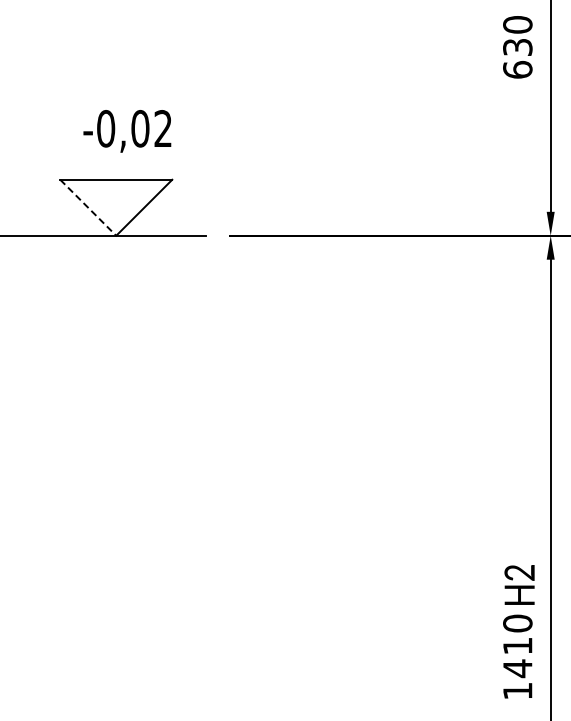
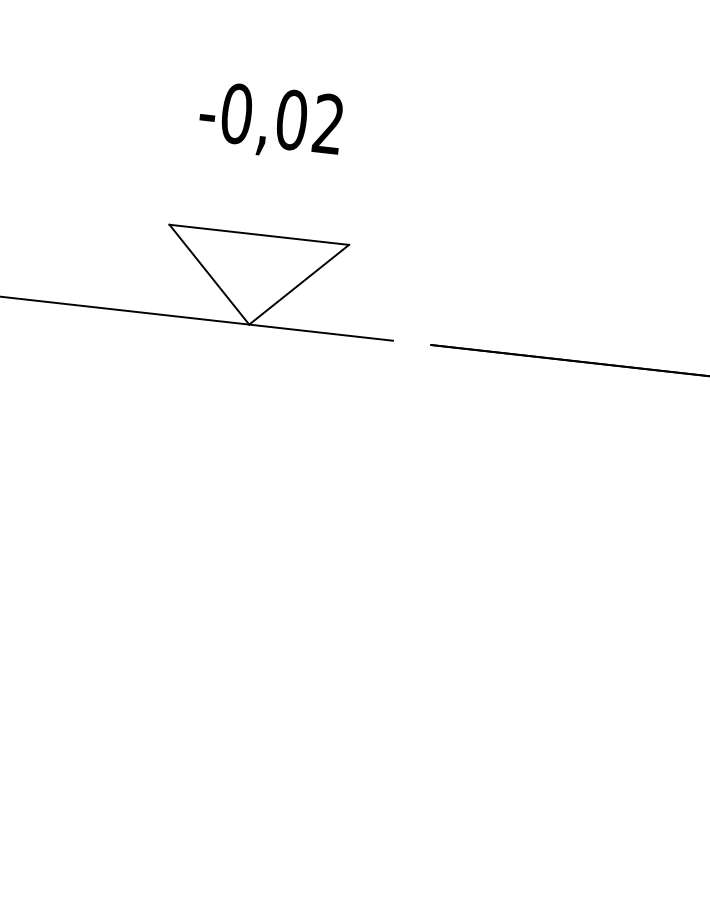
text: (127, 131) -> (270, 122), moved
line: (88, 207) -> (209, 274), dashed -> solid

